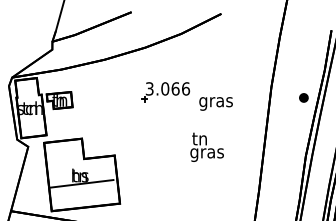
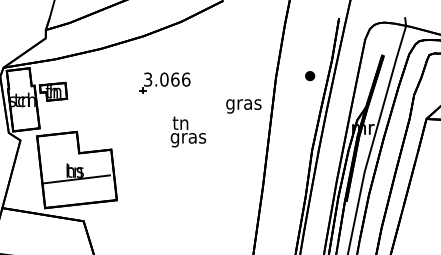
part: (304, 98) -> (310, 76), moved
text: (215, 104) -> (243, 106), moved
text: (207, 146) -> (188, 131), moved

